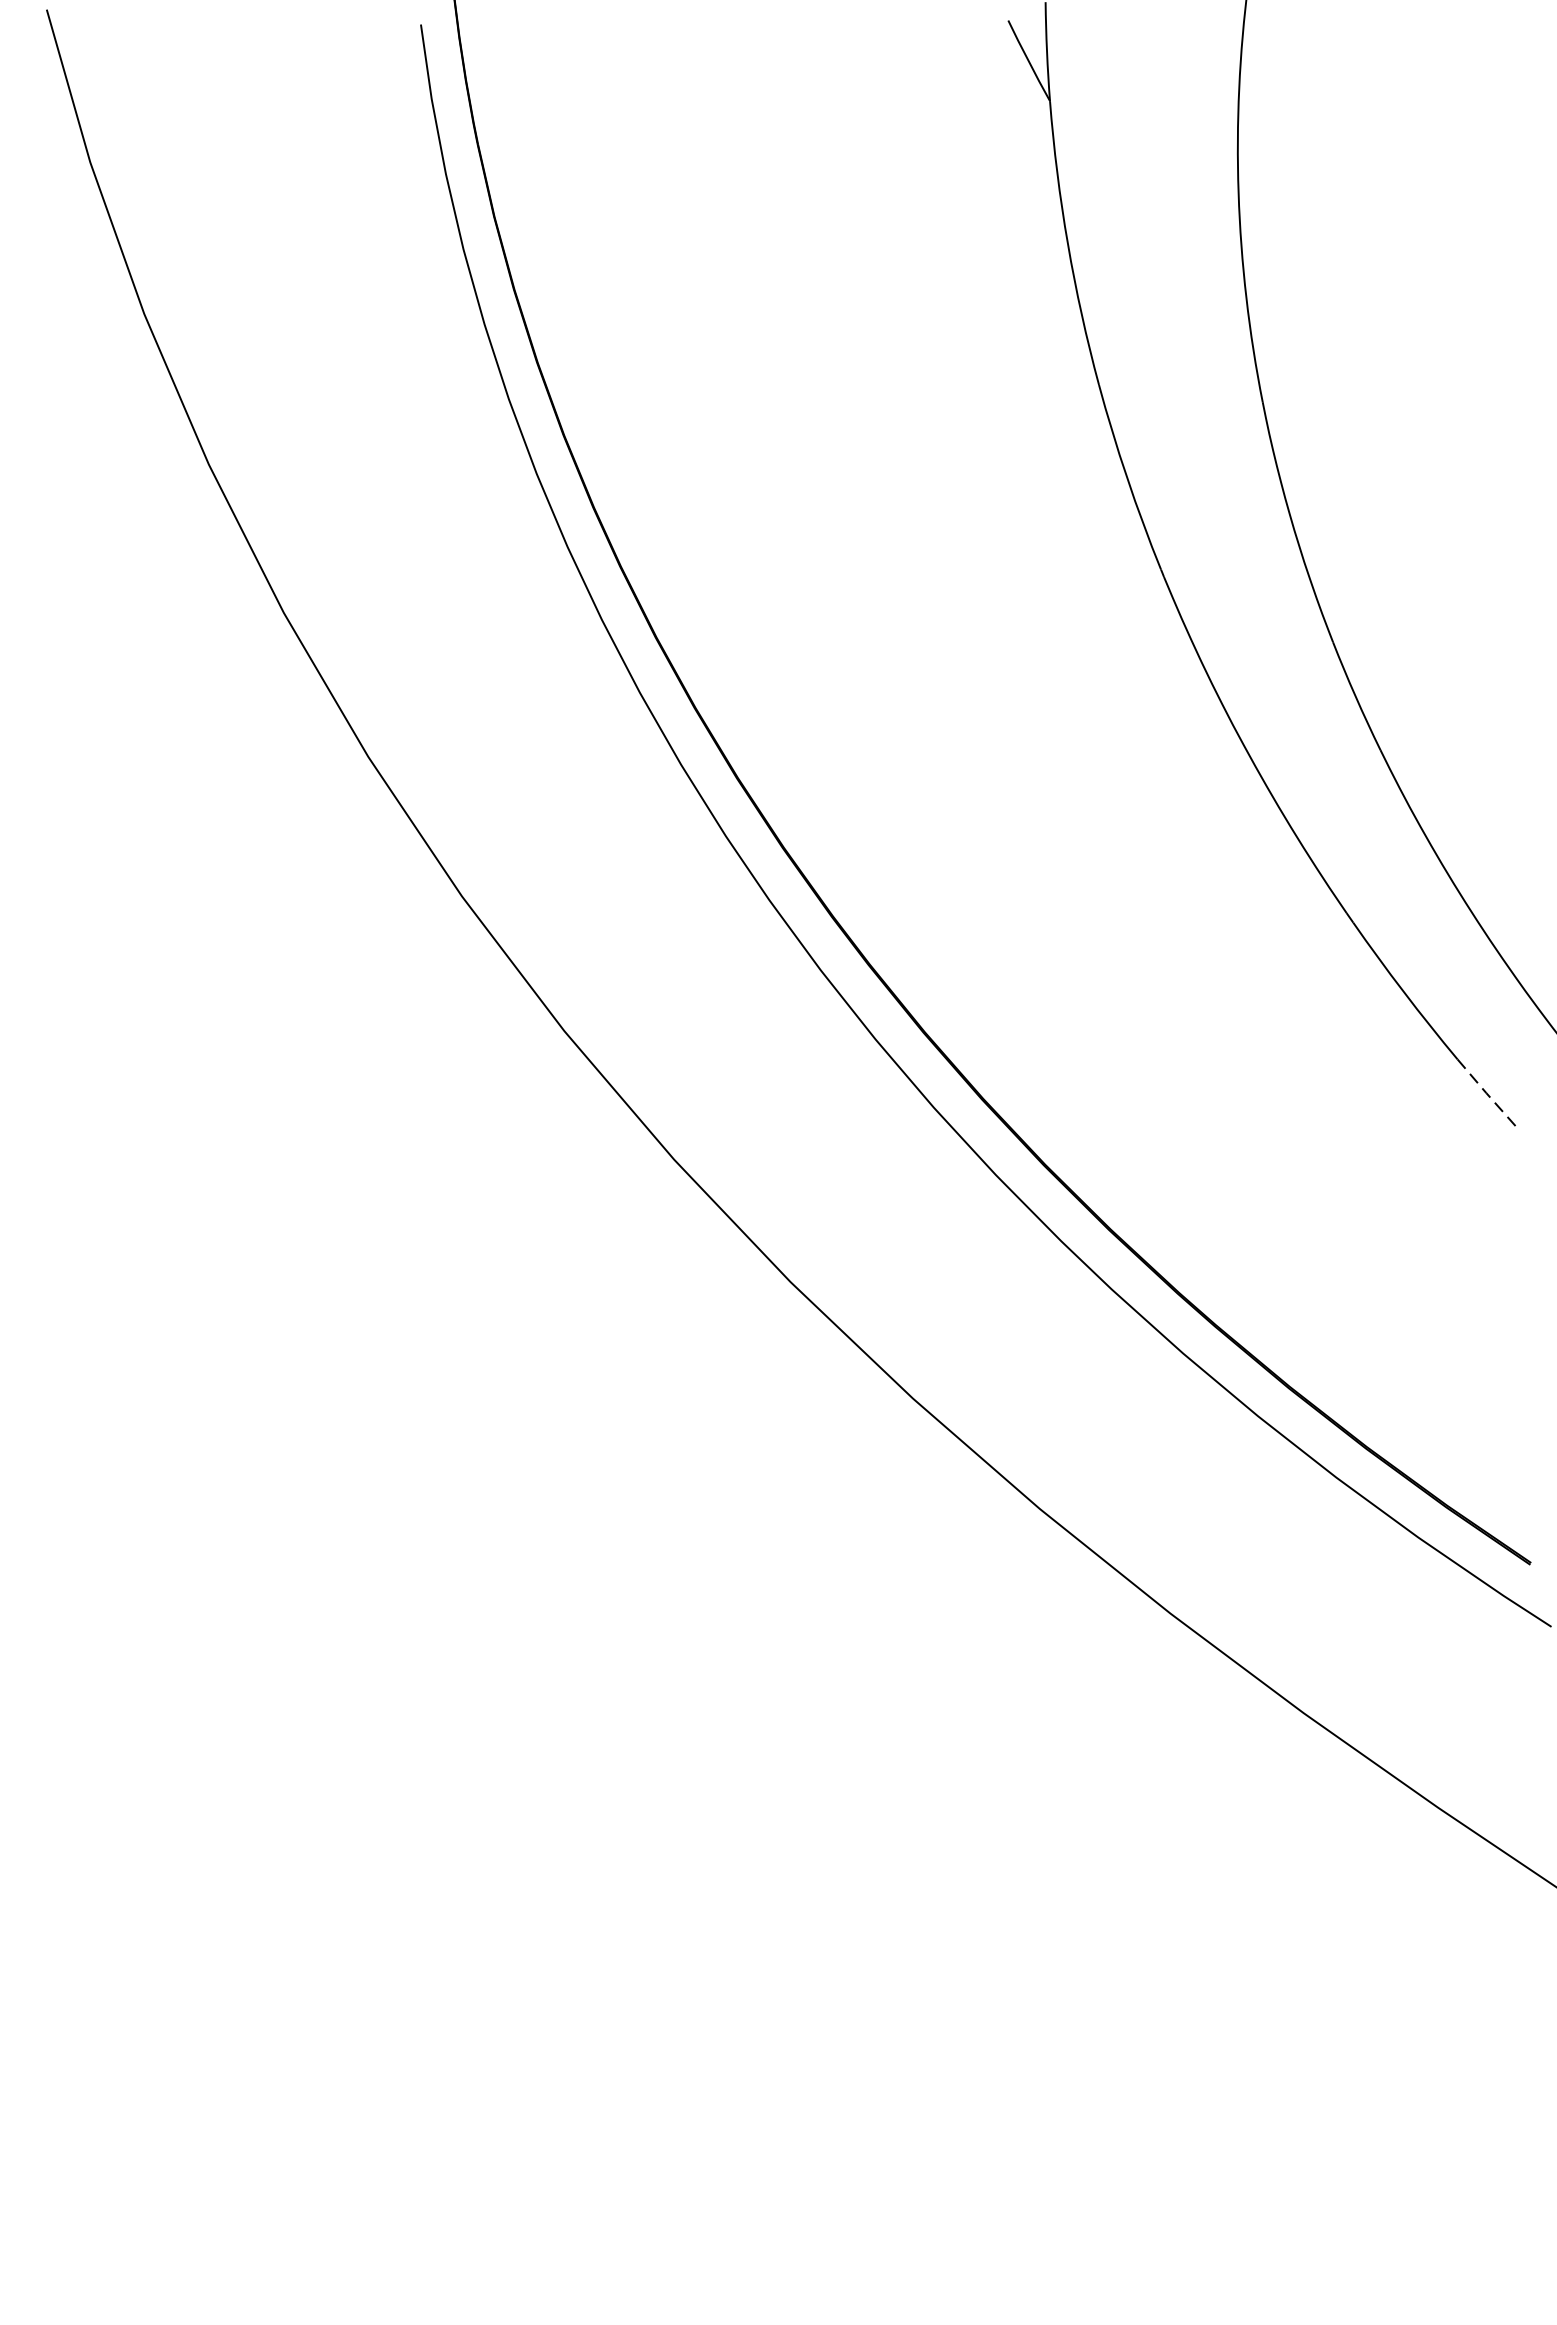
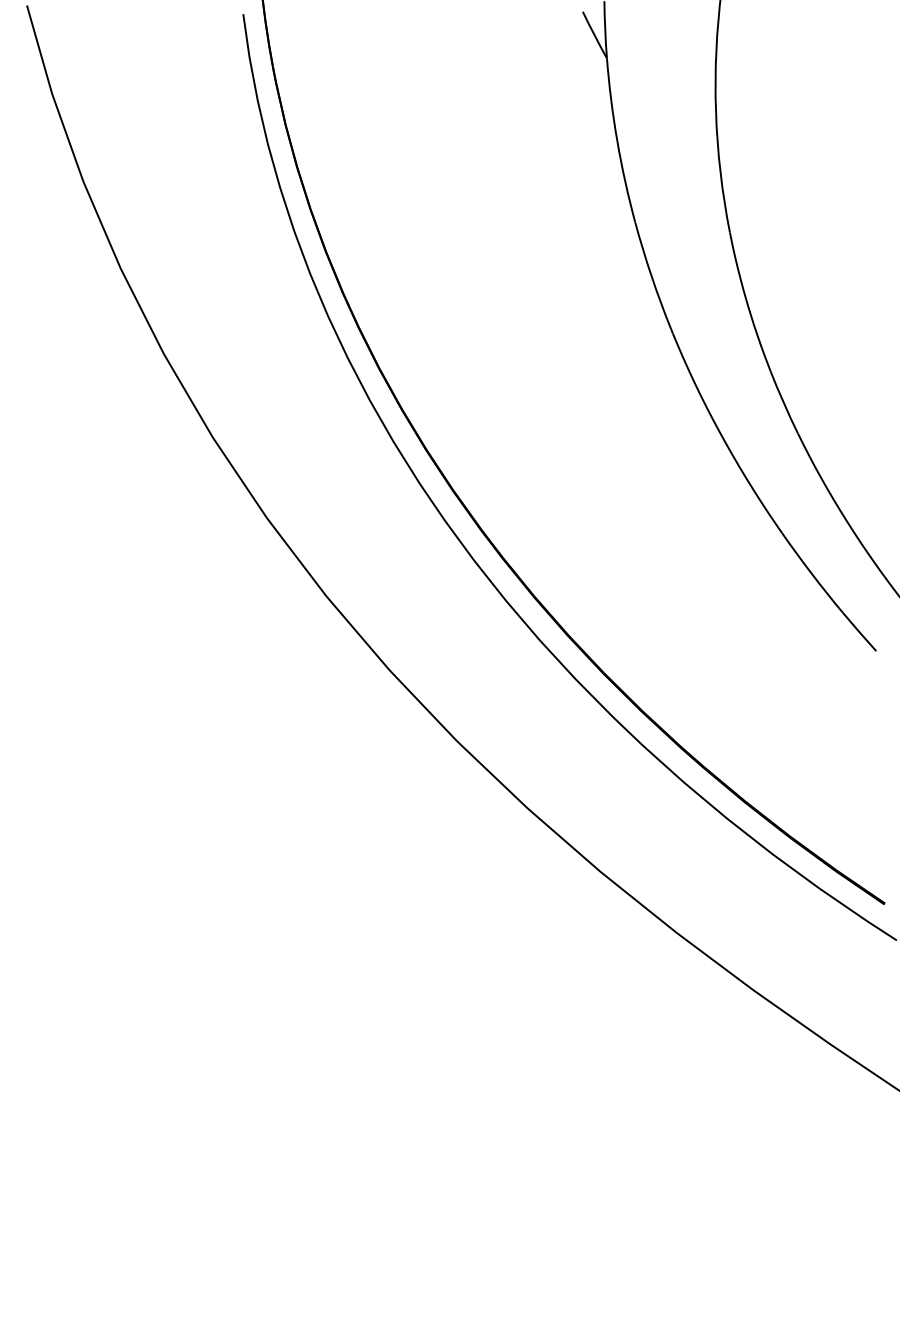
line: (1486, 1092) -> (859, 631), dashed -> solid

